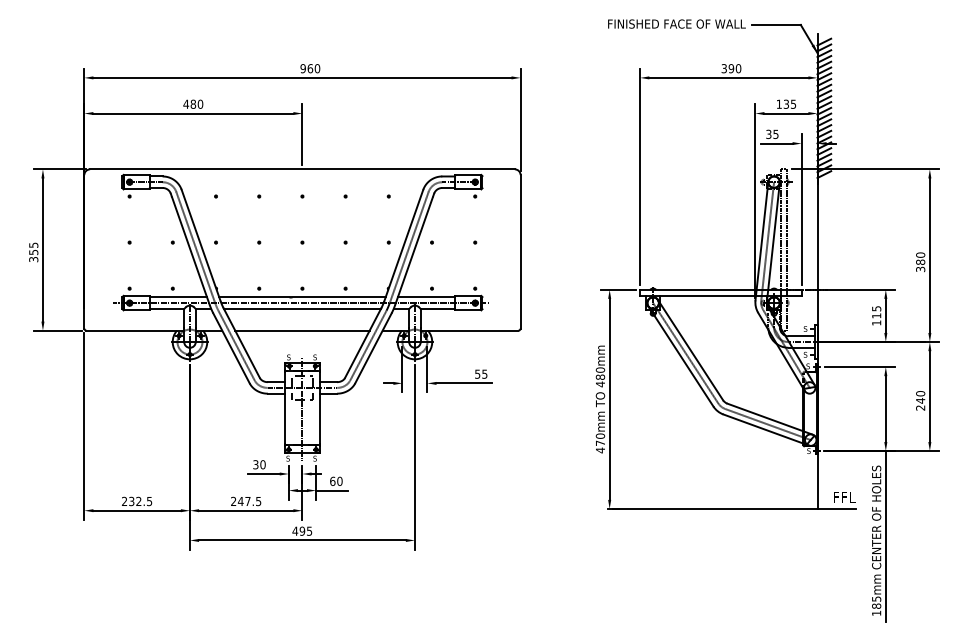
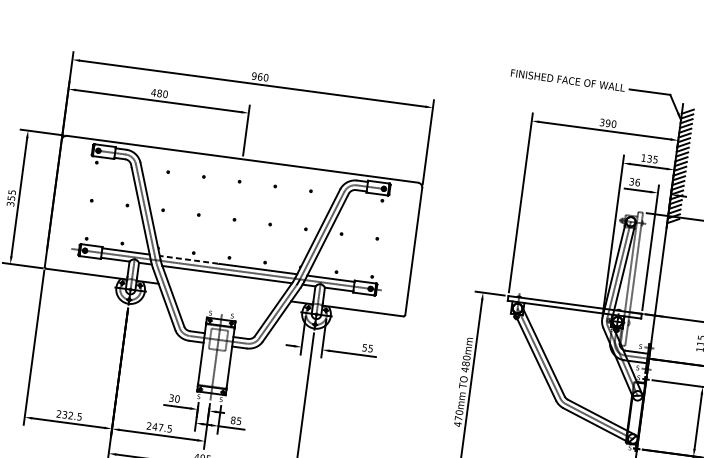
text: (775, 133) -> (637, 181), 35 -> 36
line: (254, 297) -> (188, 259), solid -> dashed
line: (302, 330) -> (224, 292), removed
text: (336, 480) -> (236, 420), 60 -> 85

